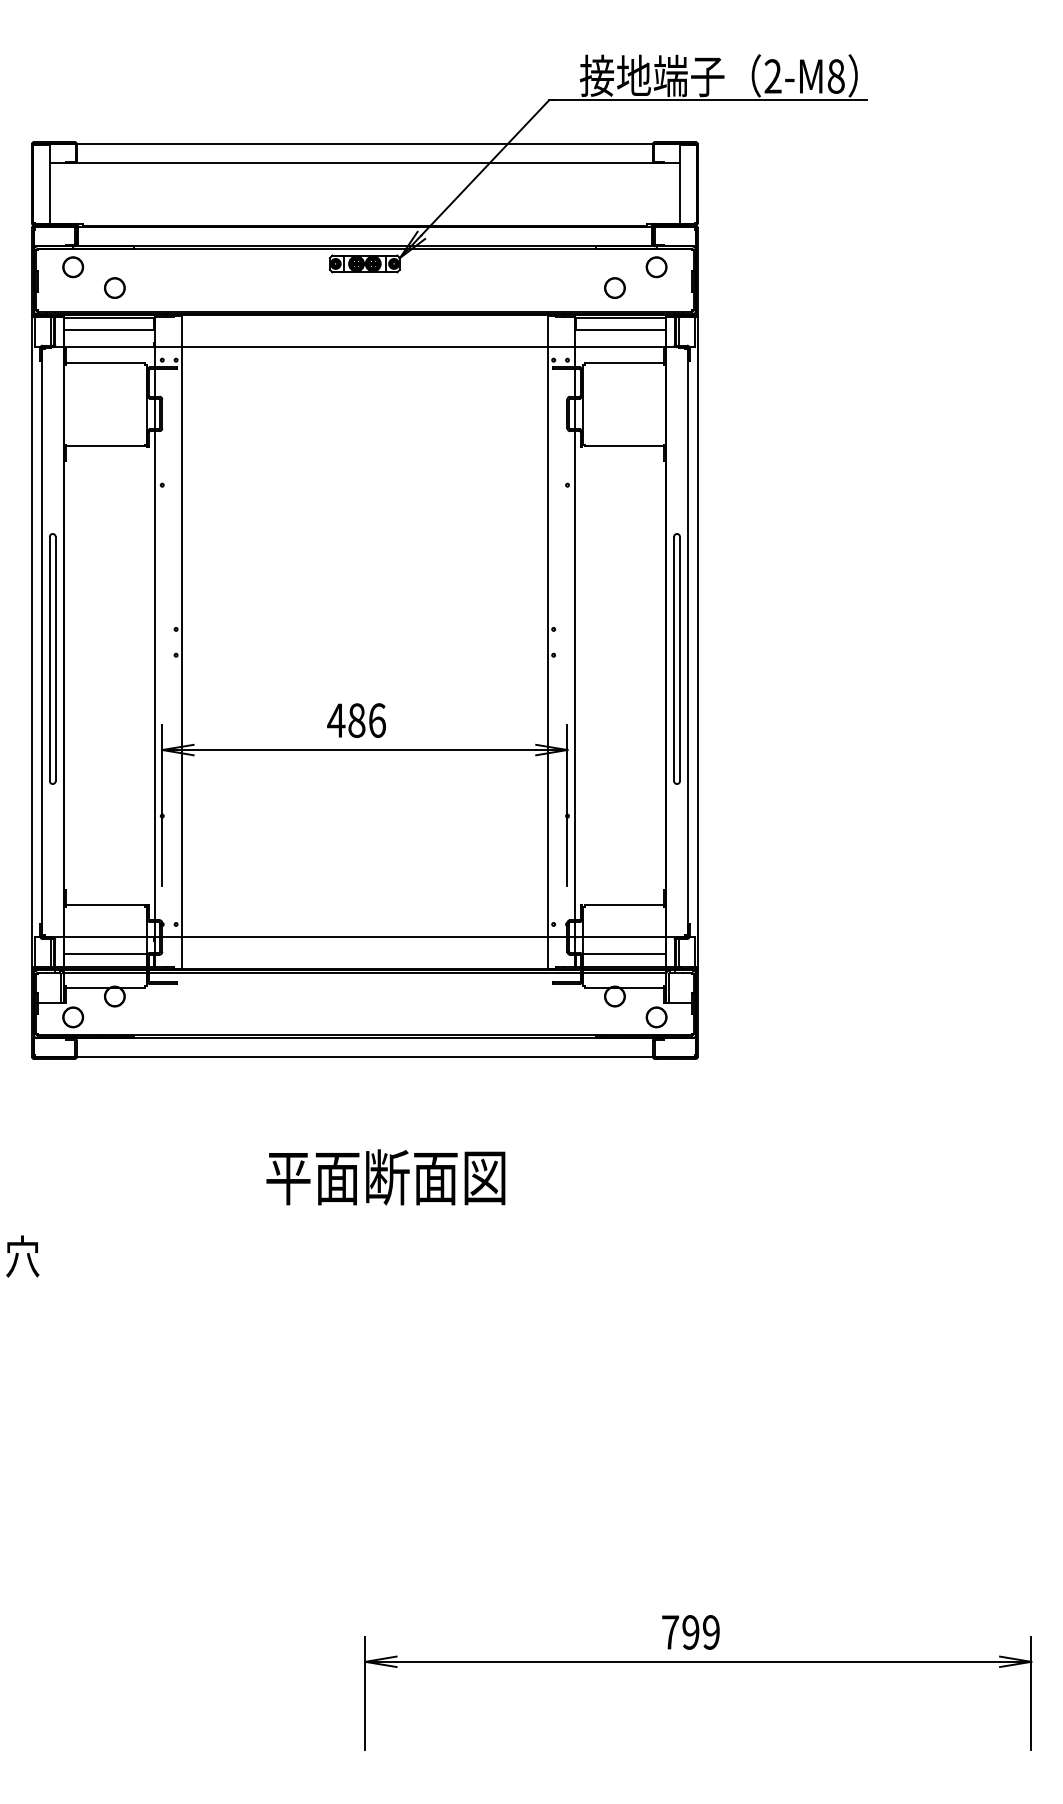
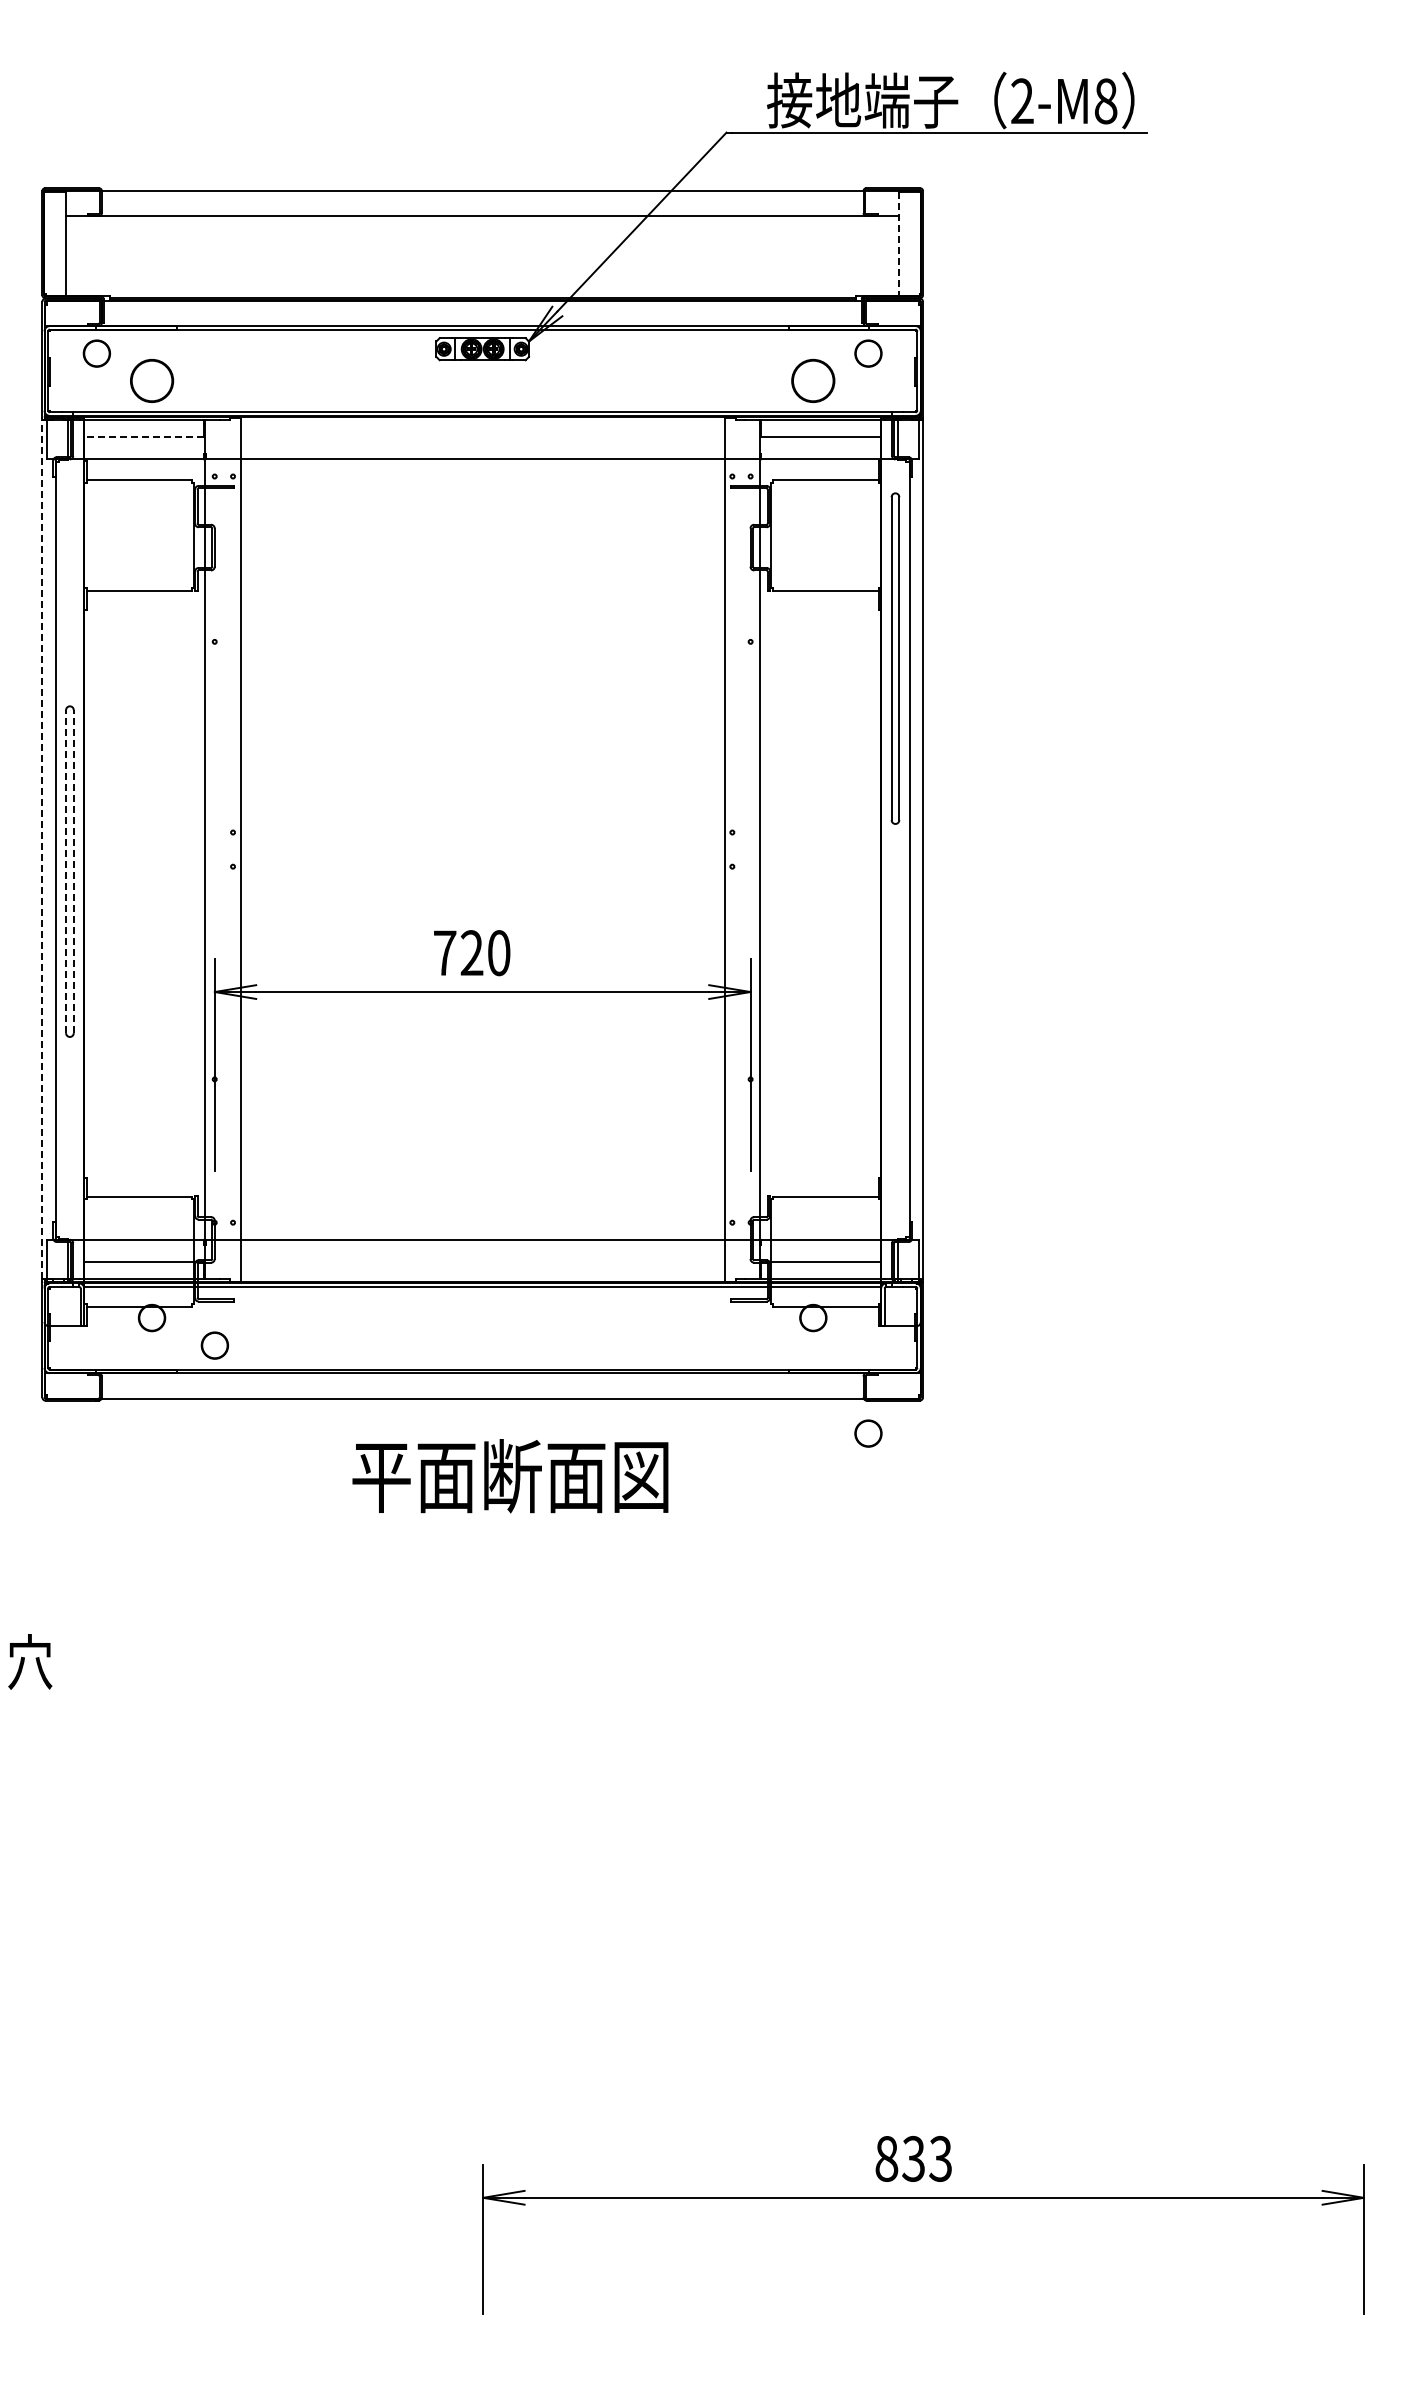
line: (680, 184) -> (899, 244), solid -> dashed
part: (114, 288) -> (151, 381), size x1.6
circle: (615, 288) -> (813, 381), size x1.6
line: (109, 329) -> (144, 436), solid -> dashed
line: (32, 642) -> (42, 849), solid -> dashed
line: (50, 658) -> (66, 871), solid -> dashed
line: (55, 658) -> (73, 871), solid -> dashed
part: (677, 658) -> (895, 658), moved
text: (356, 720) -> (471, 953), 486 -> 720
circle: (72, 1017) -> (214, 1345), moved
circle: (656, 1017) -> (868, 1433), moved
text: (385, 1177) -> (510, 1476), moved
text: (690, 1632) -> (913, 2158), 799 -> 833

